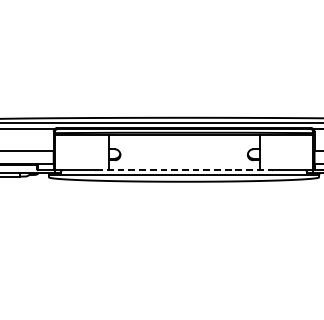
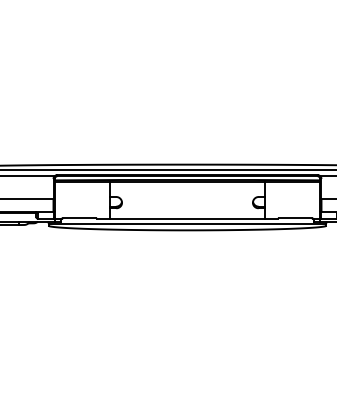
line: (185, 170) -> (188, 218), dashed -> solid

